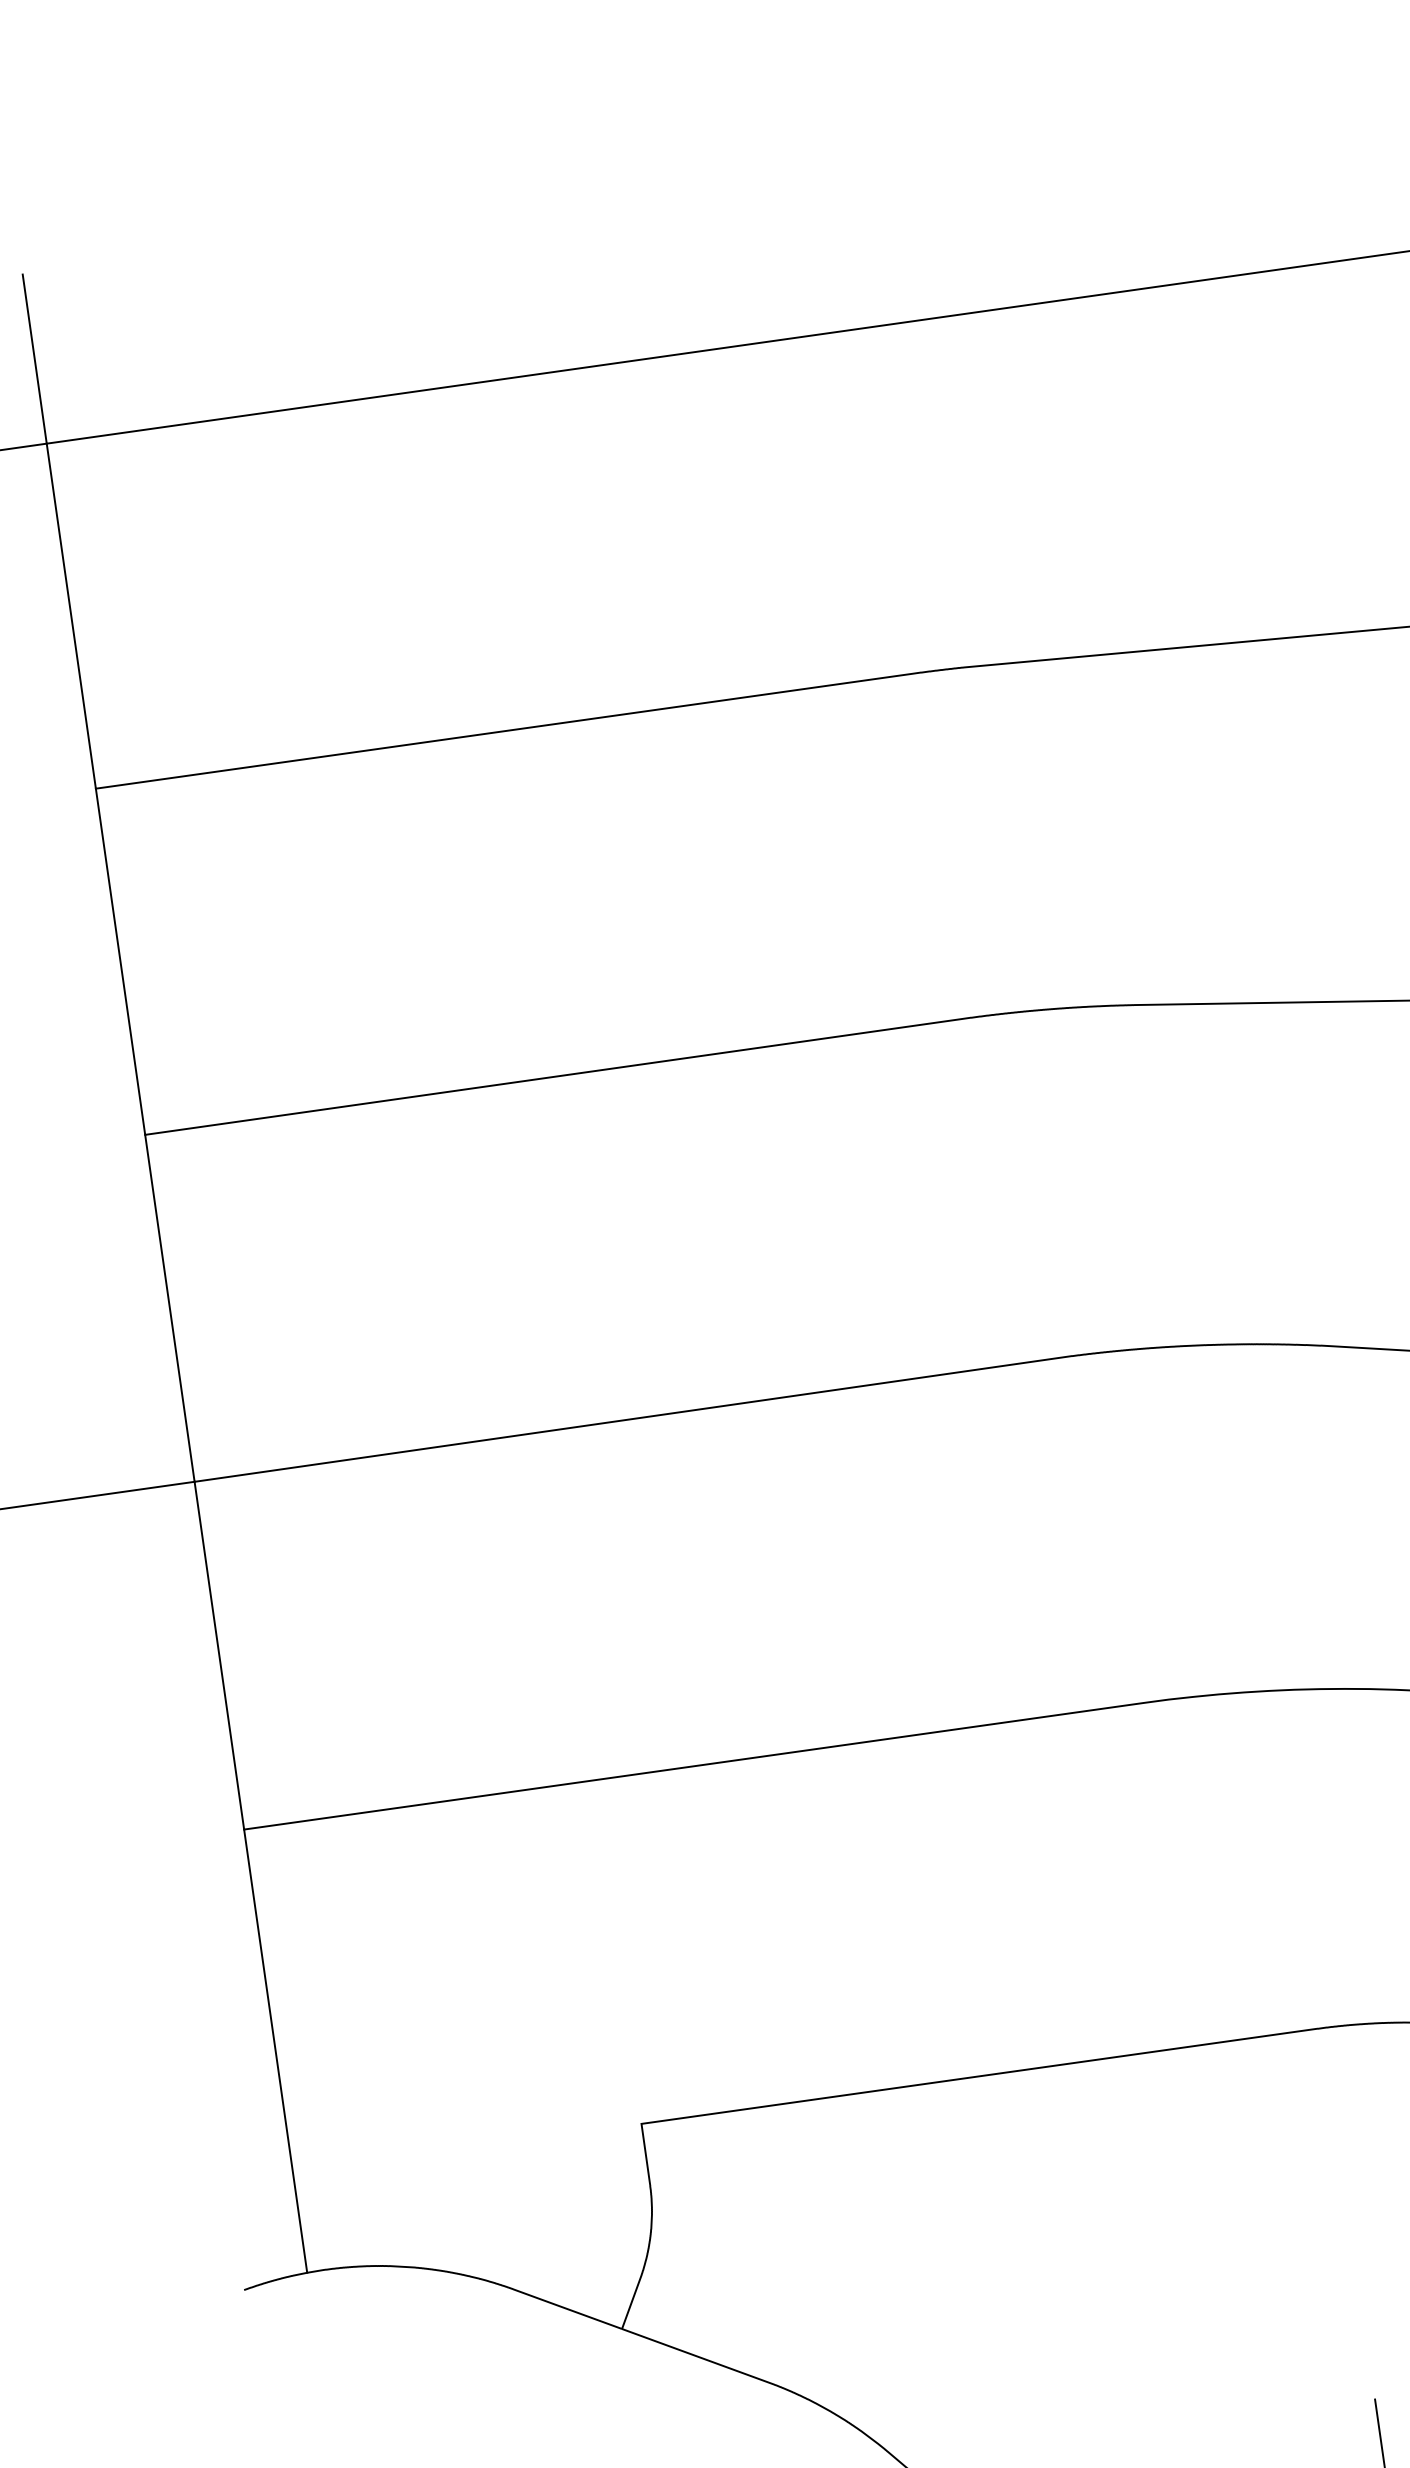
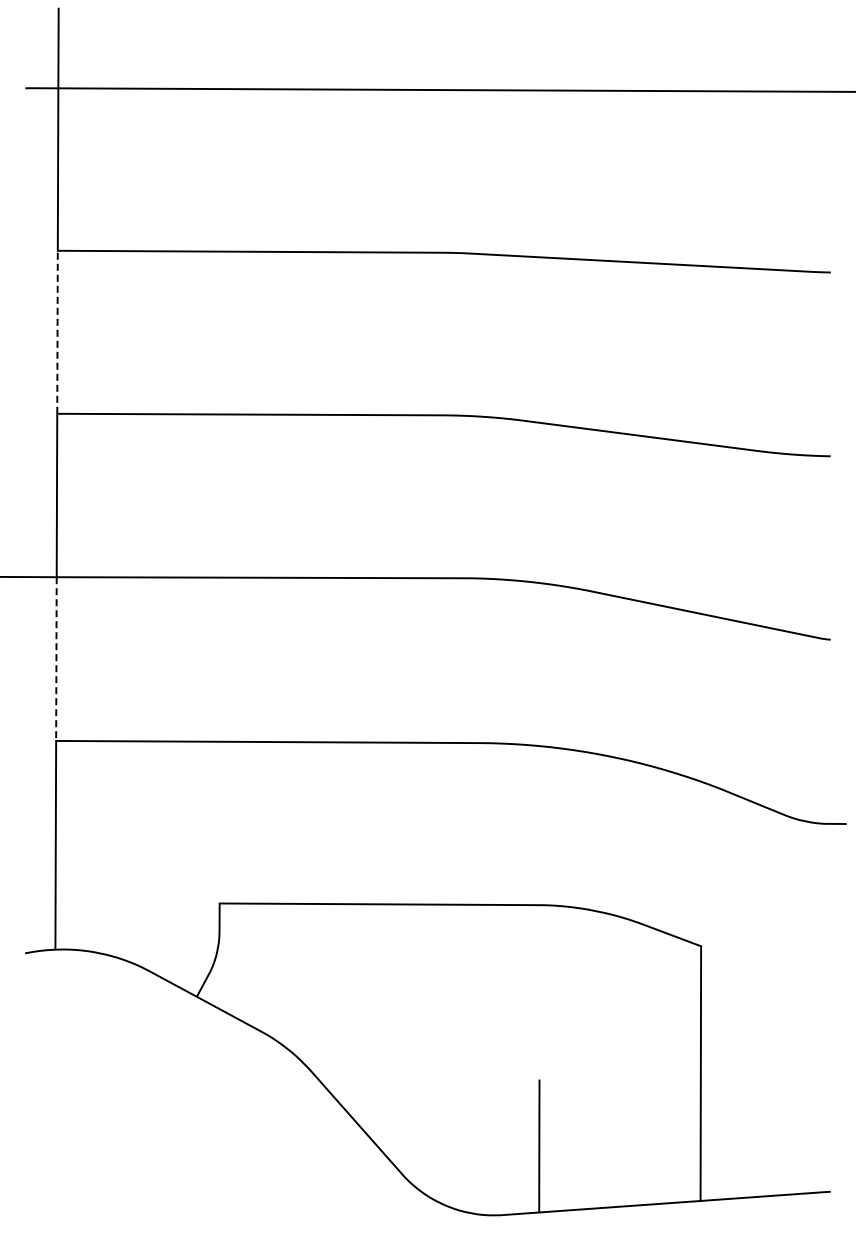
line: (120, 962) -> (57, 332), solid -> dashed
line: (219, 1656) -> (56, 659), solid -> dashed

